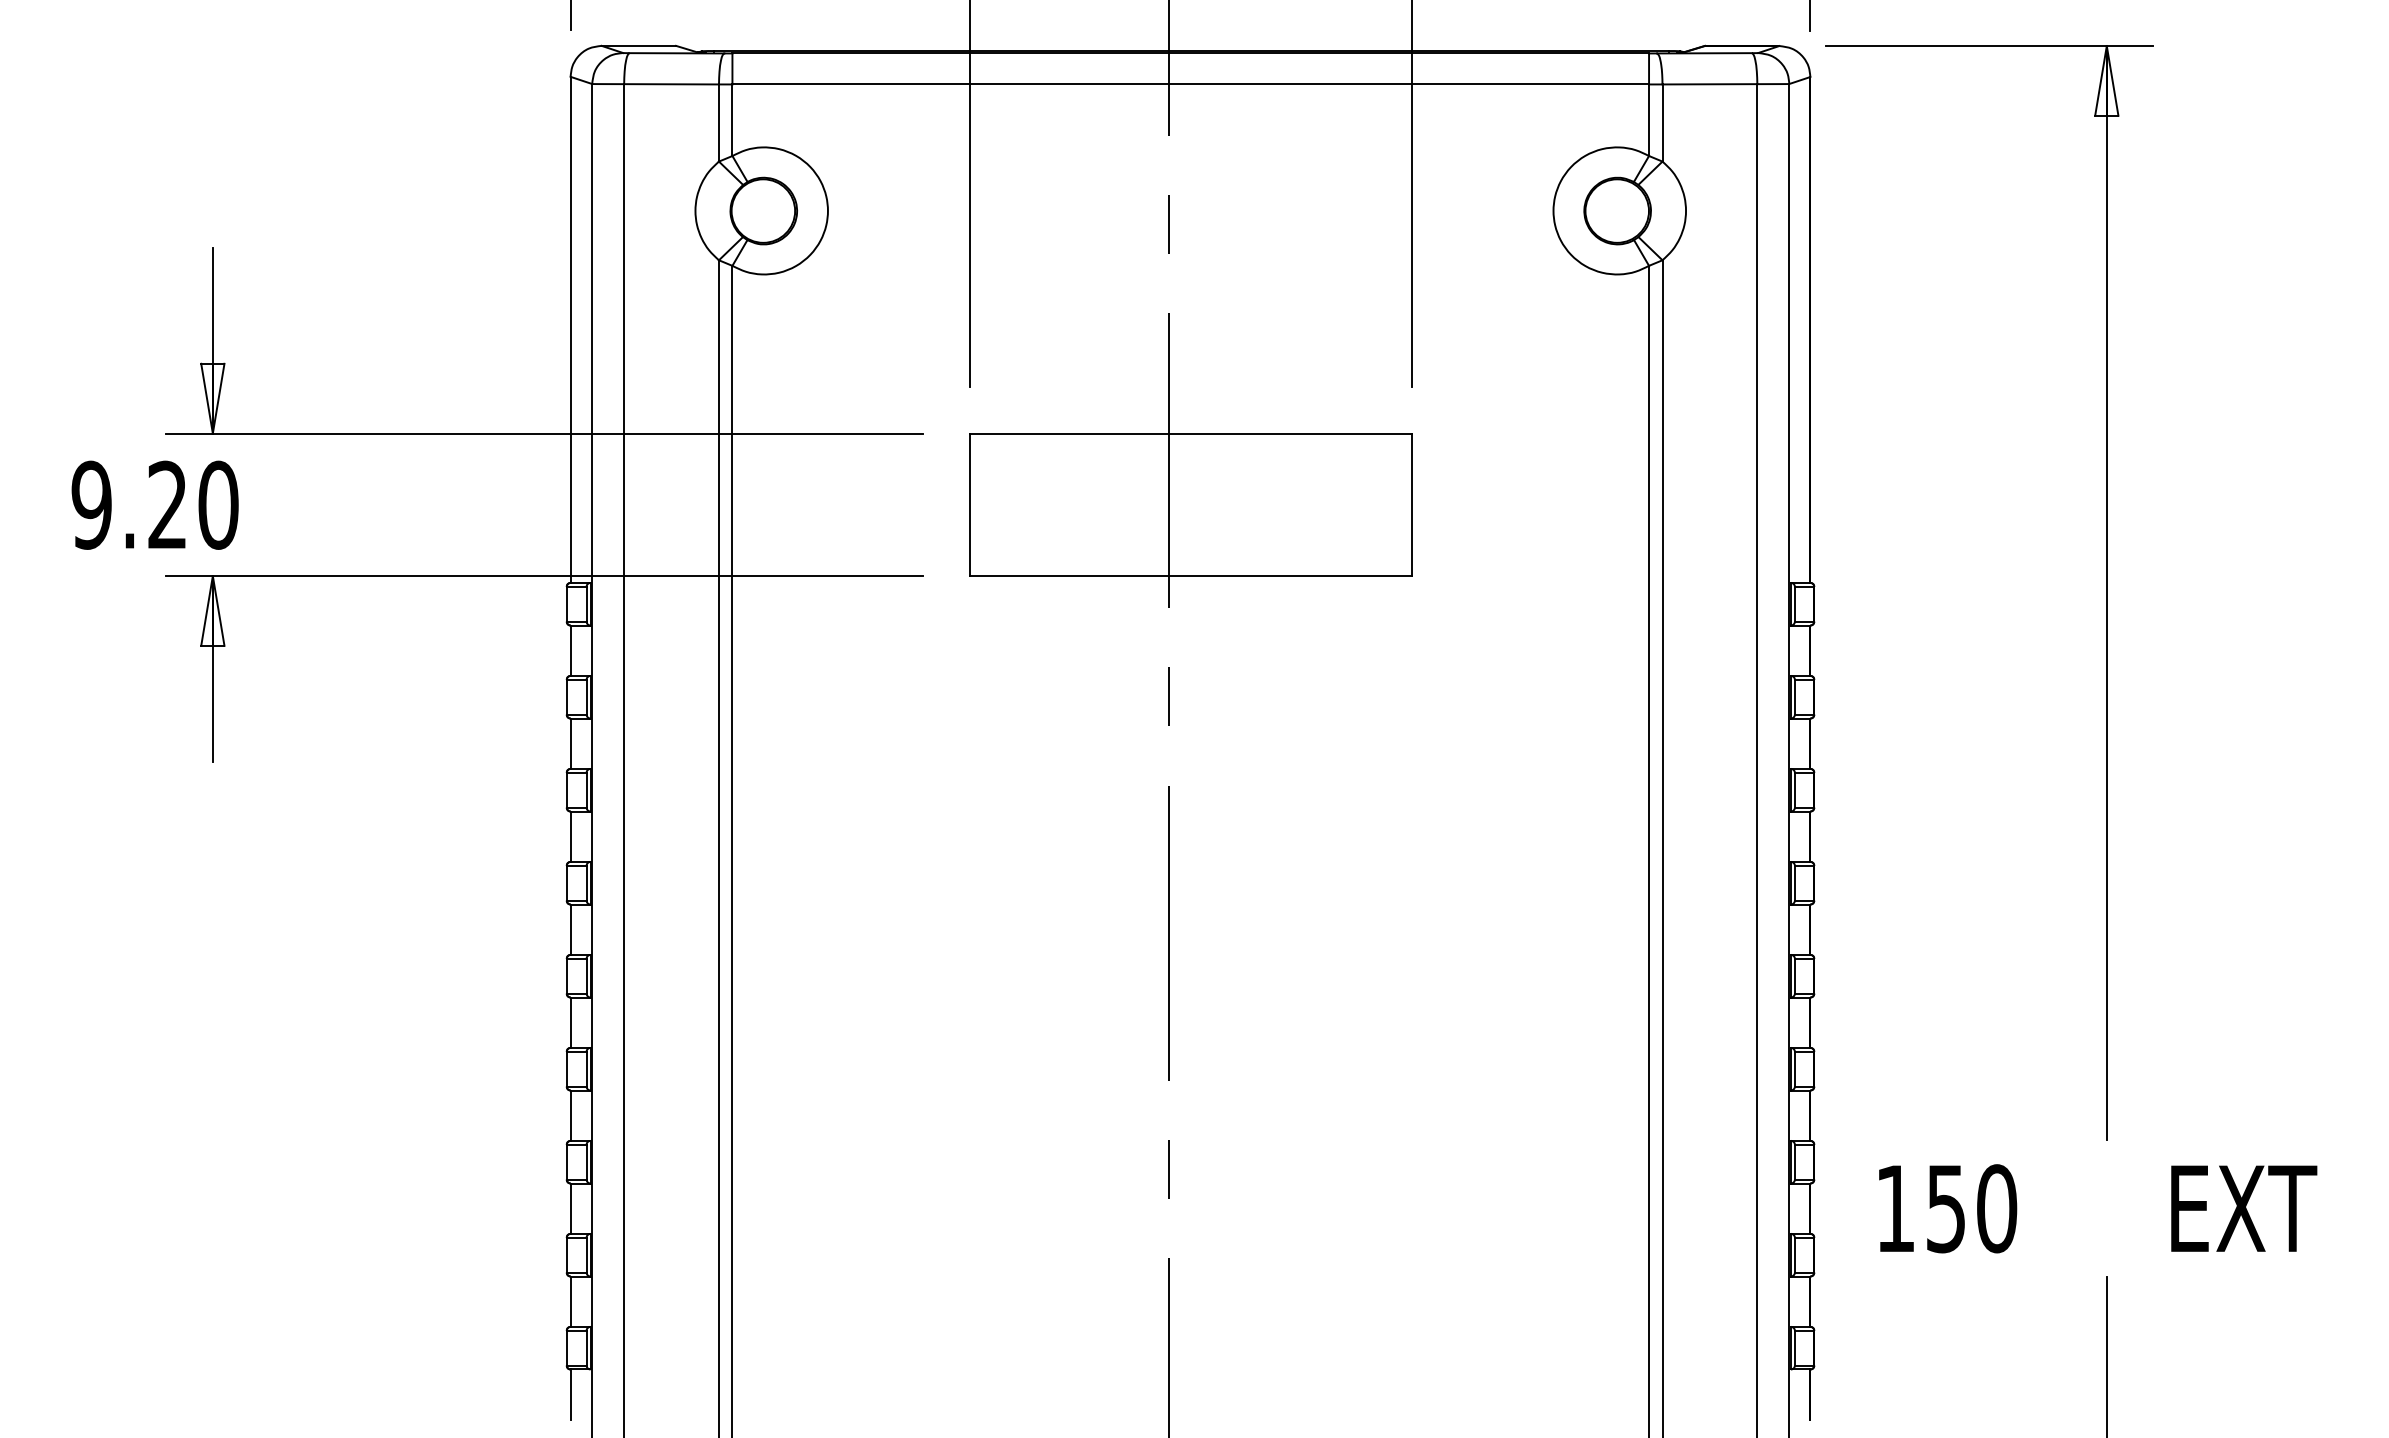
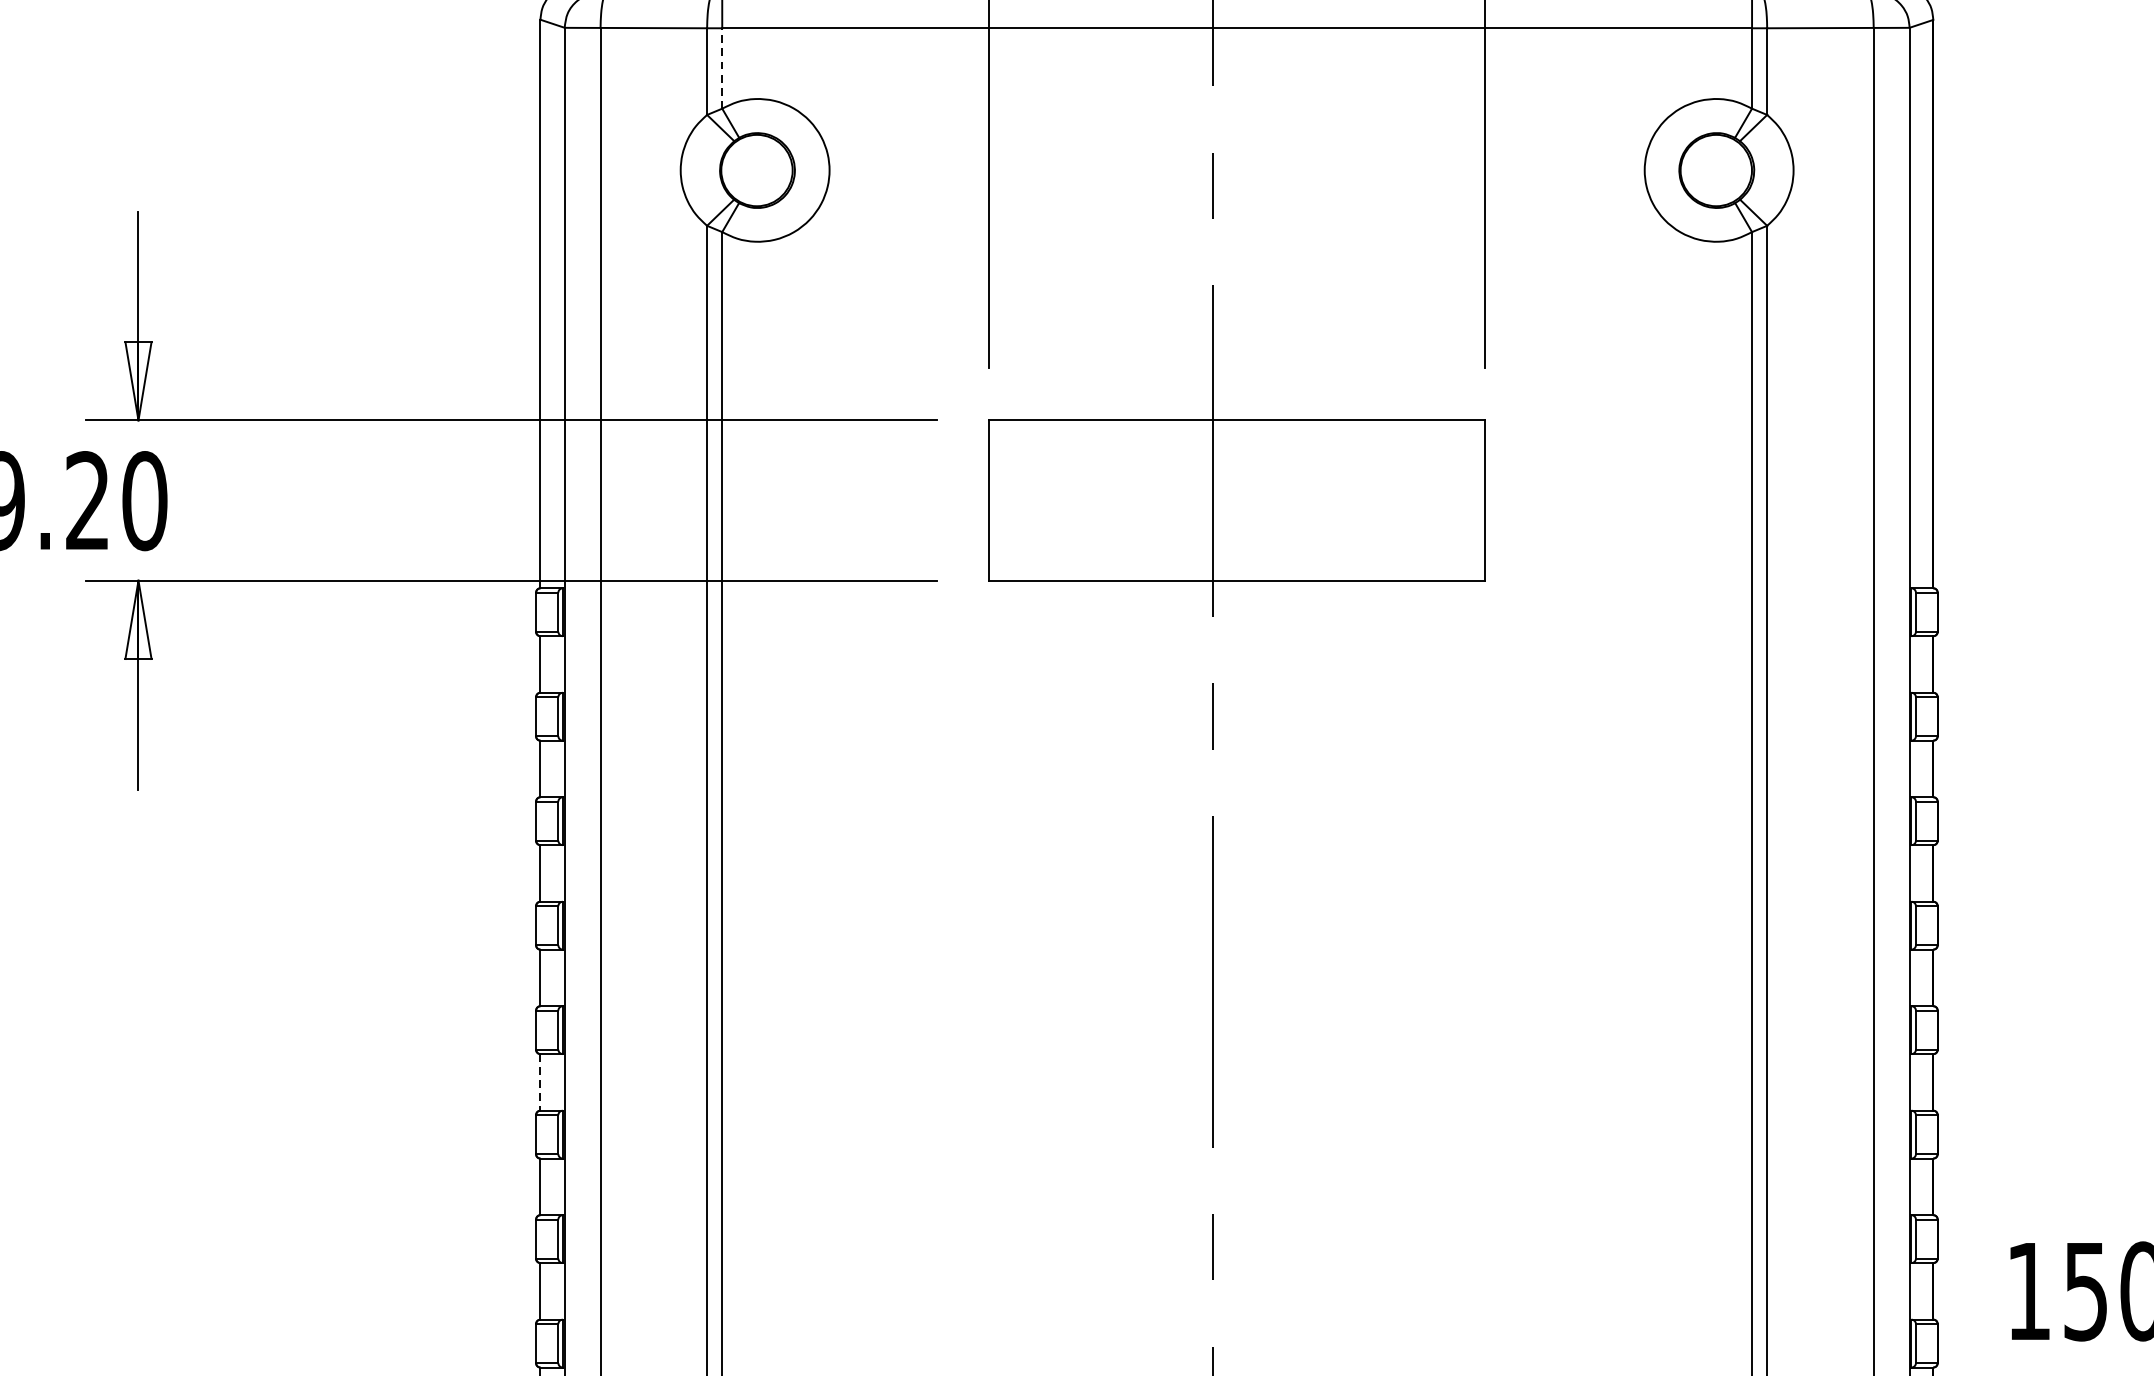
line: (732, 120) -> (722, 68), solid -> dashed
line: (570, 1023) -> (540, 1083), solid -> dashed

